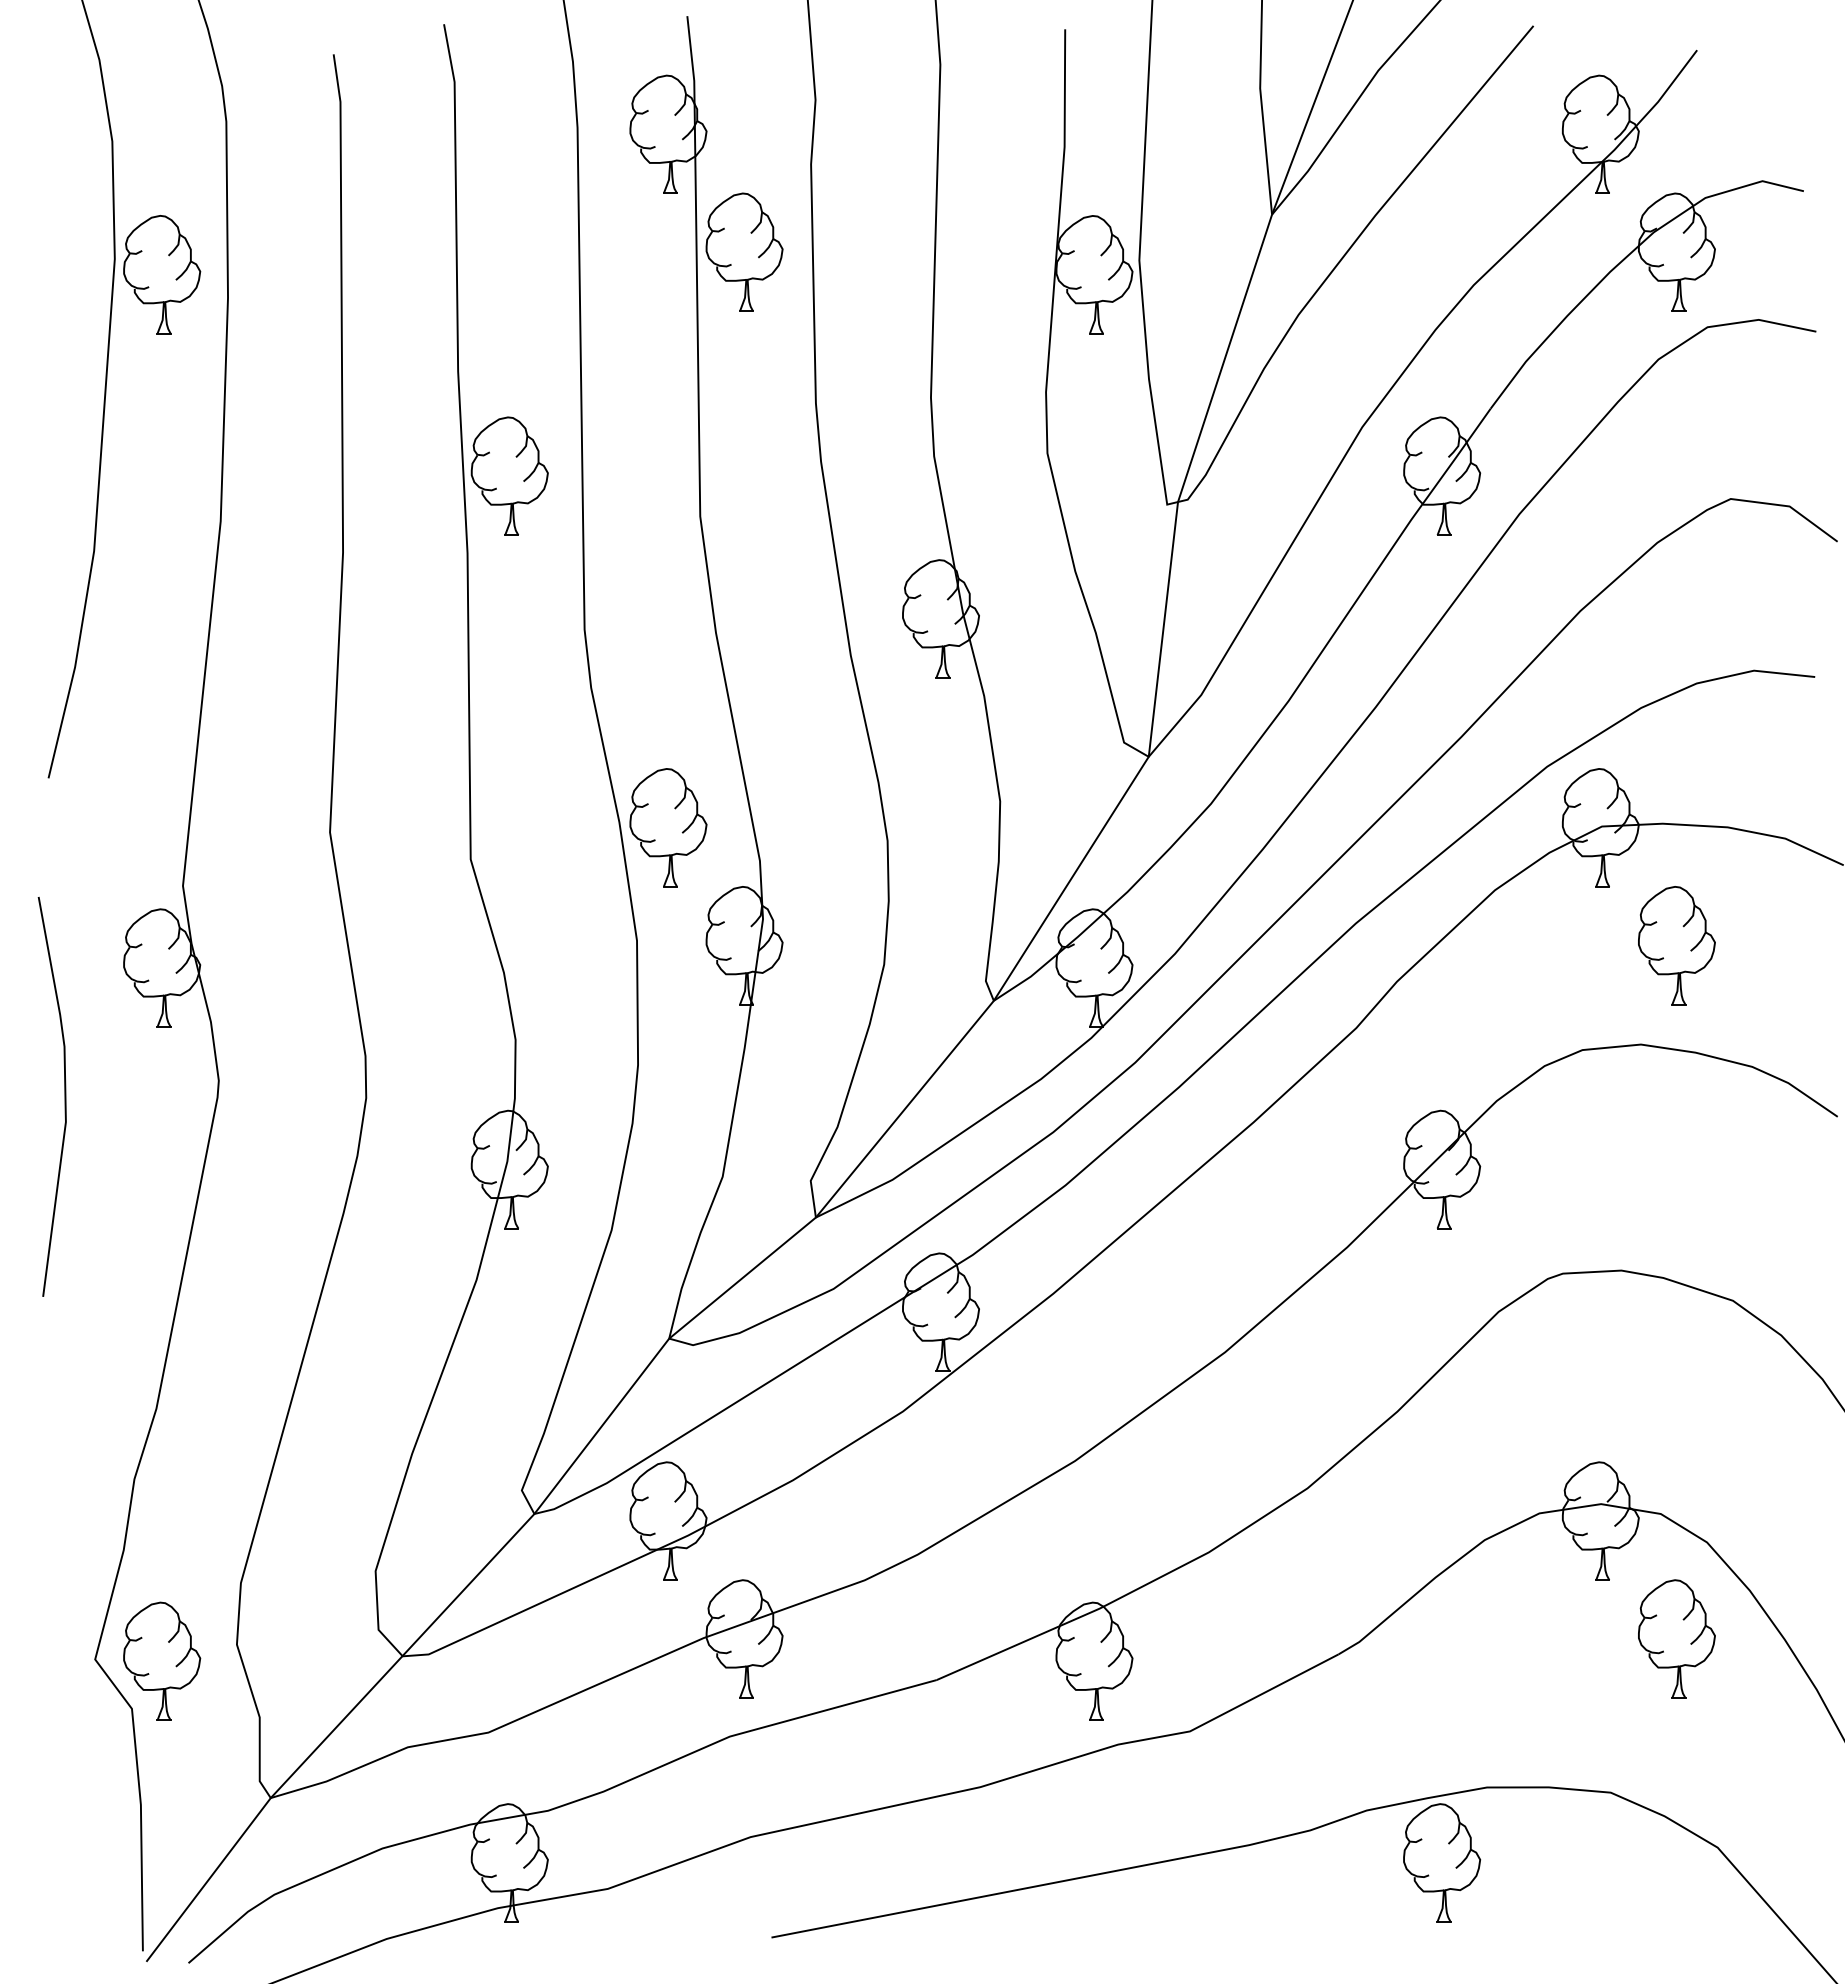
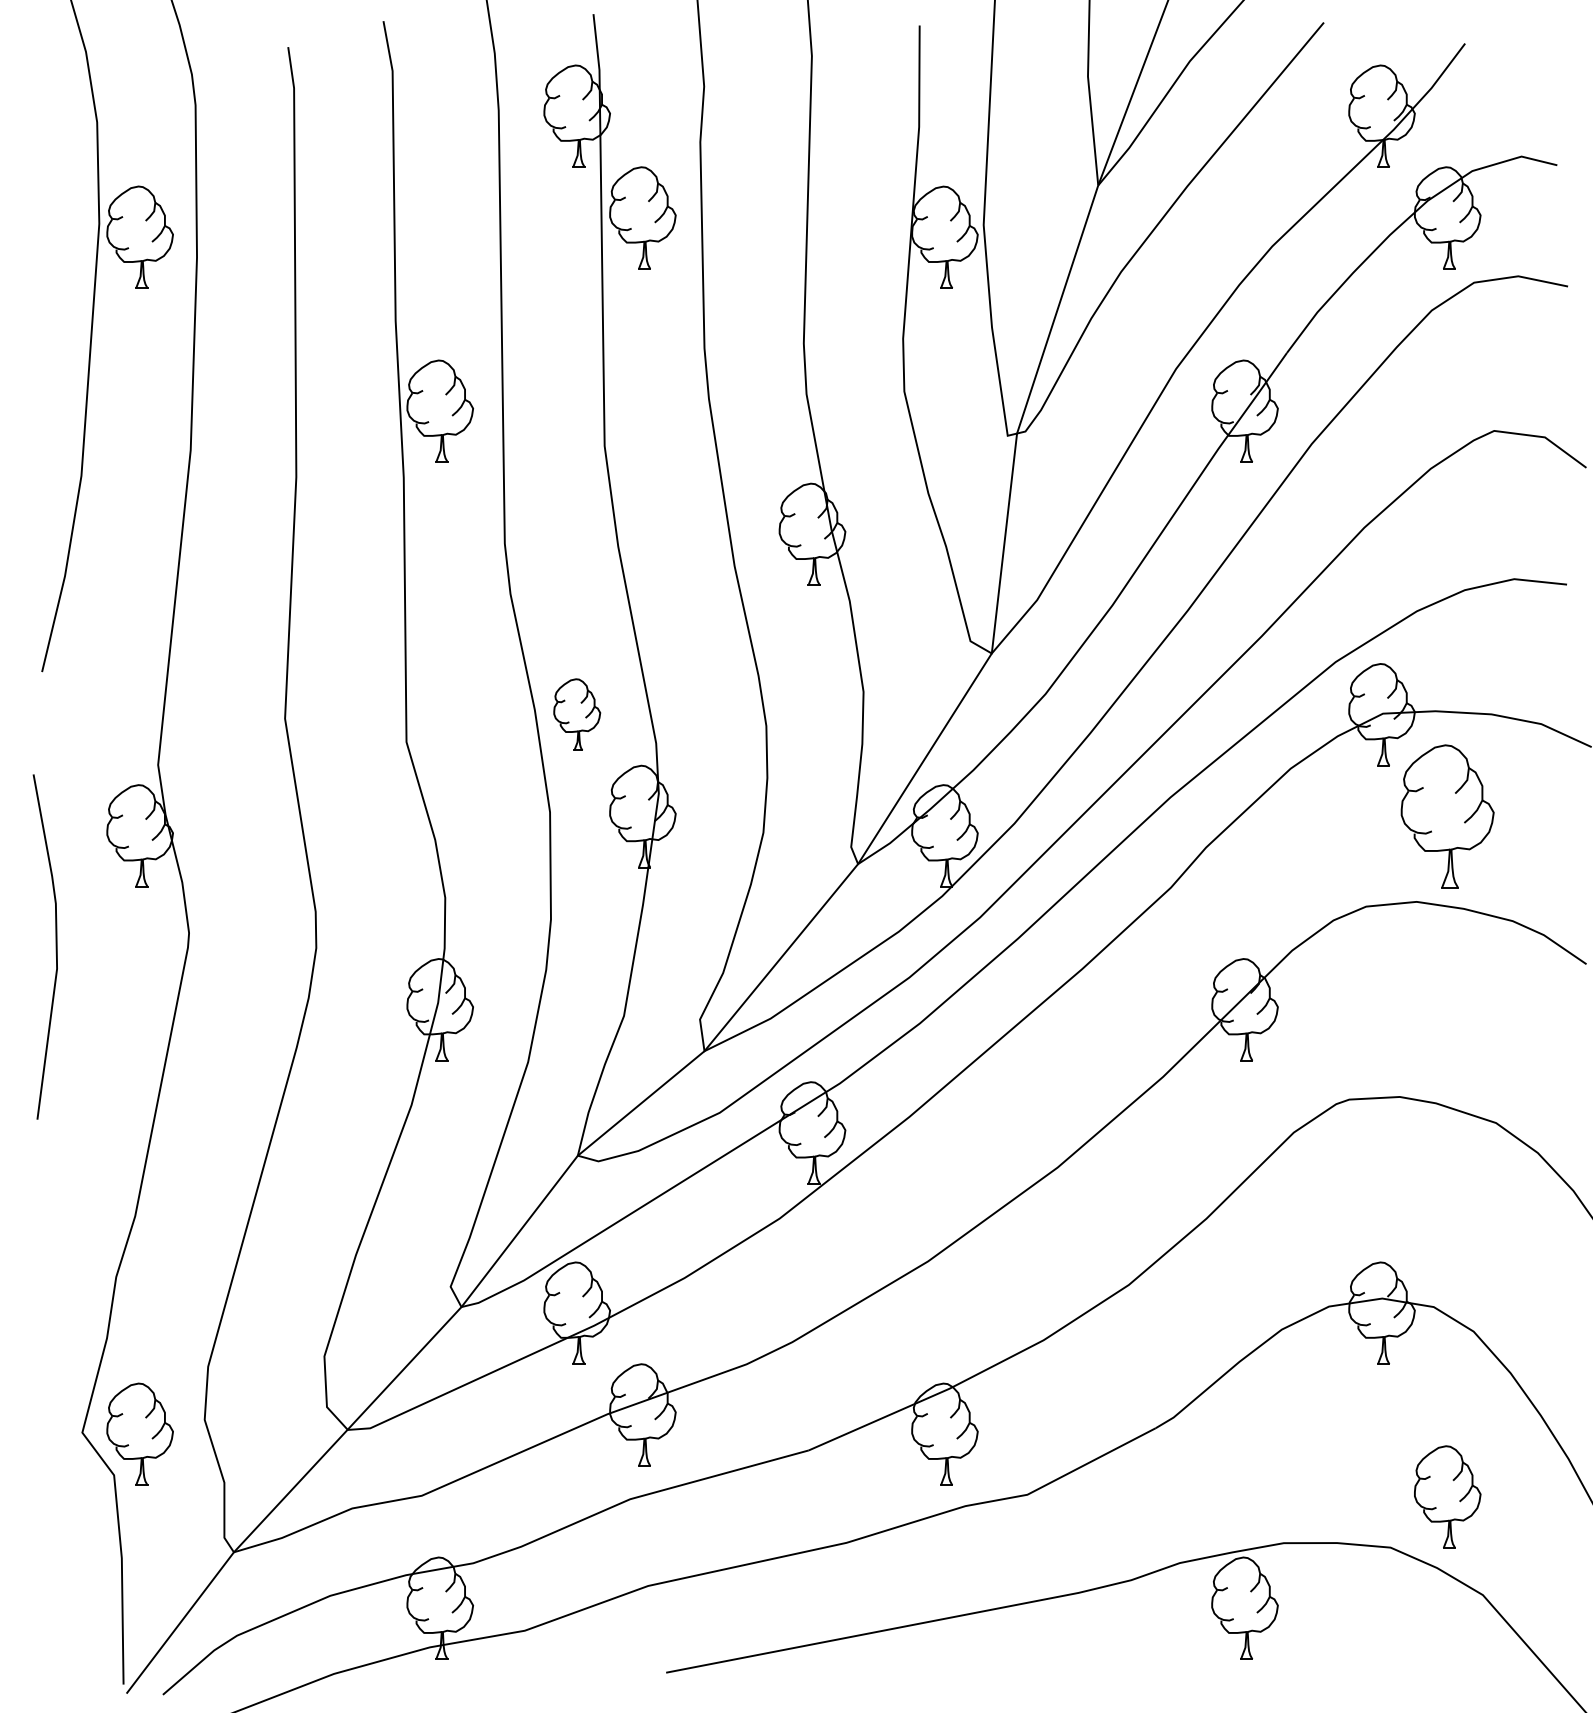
part: (668, 827) -> (577, 714), size x0.7
part: (1676, 945) -> (1447, 816), size x1.4
part: (1676, 1638) -> (1447, 1496), moved

